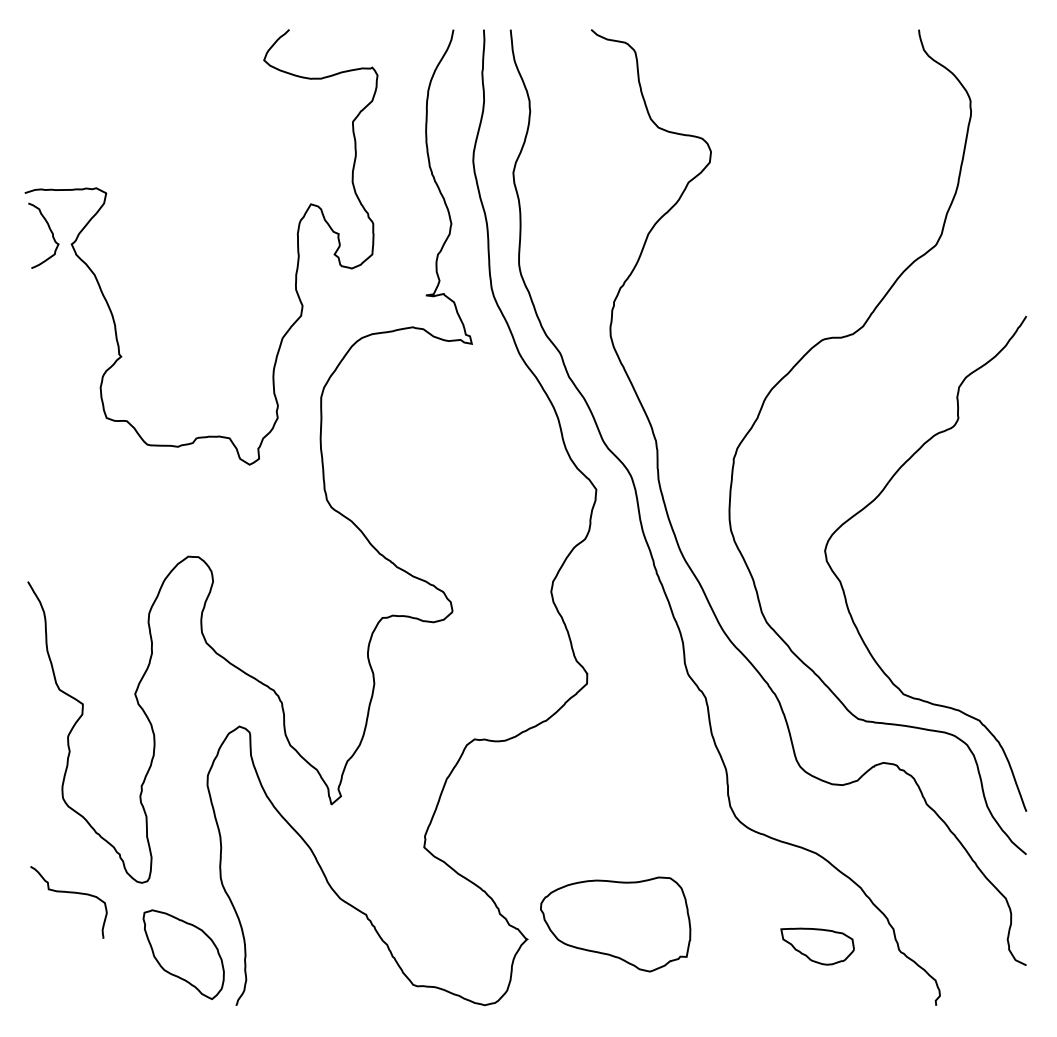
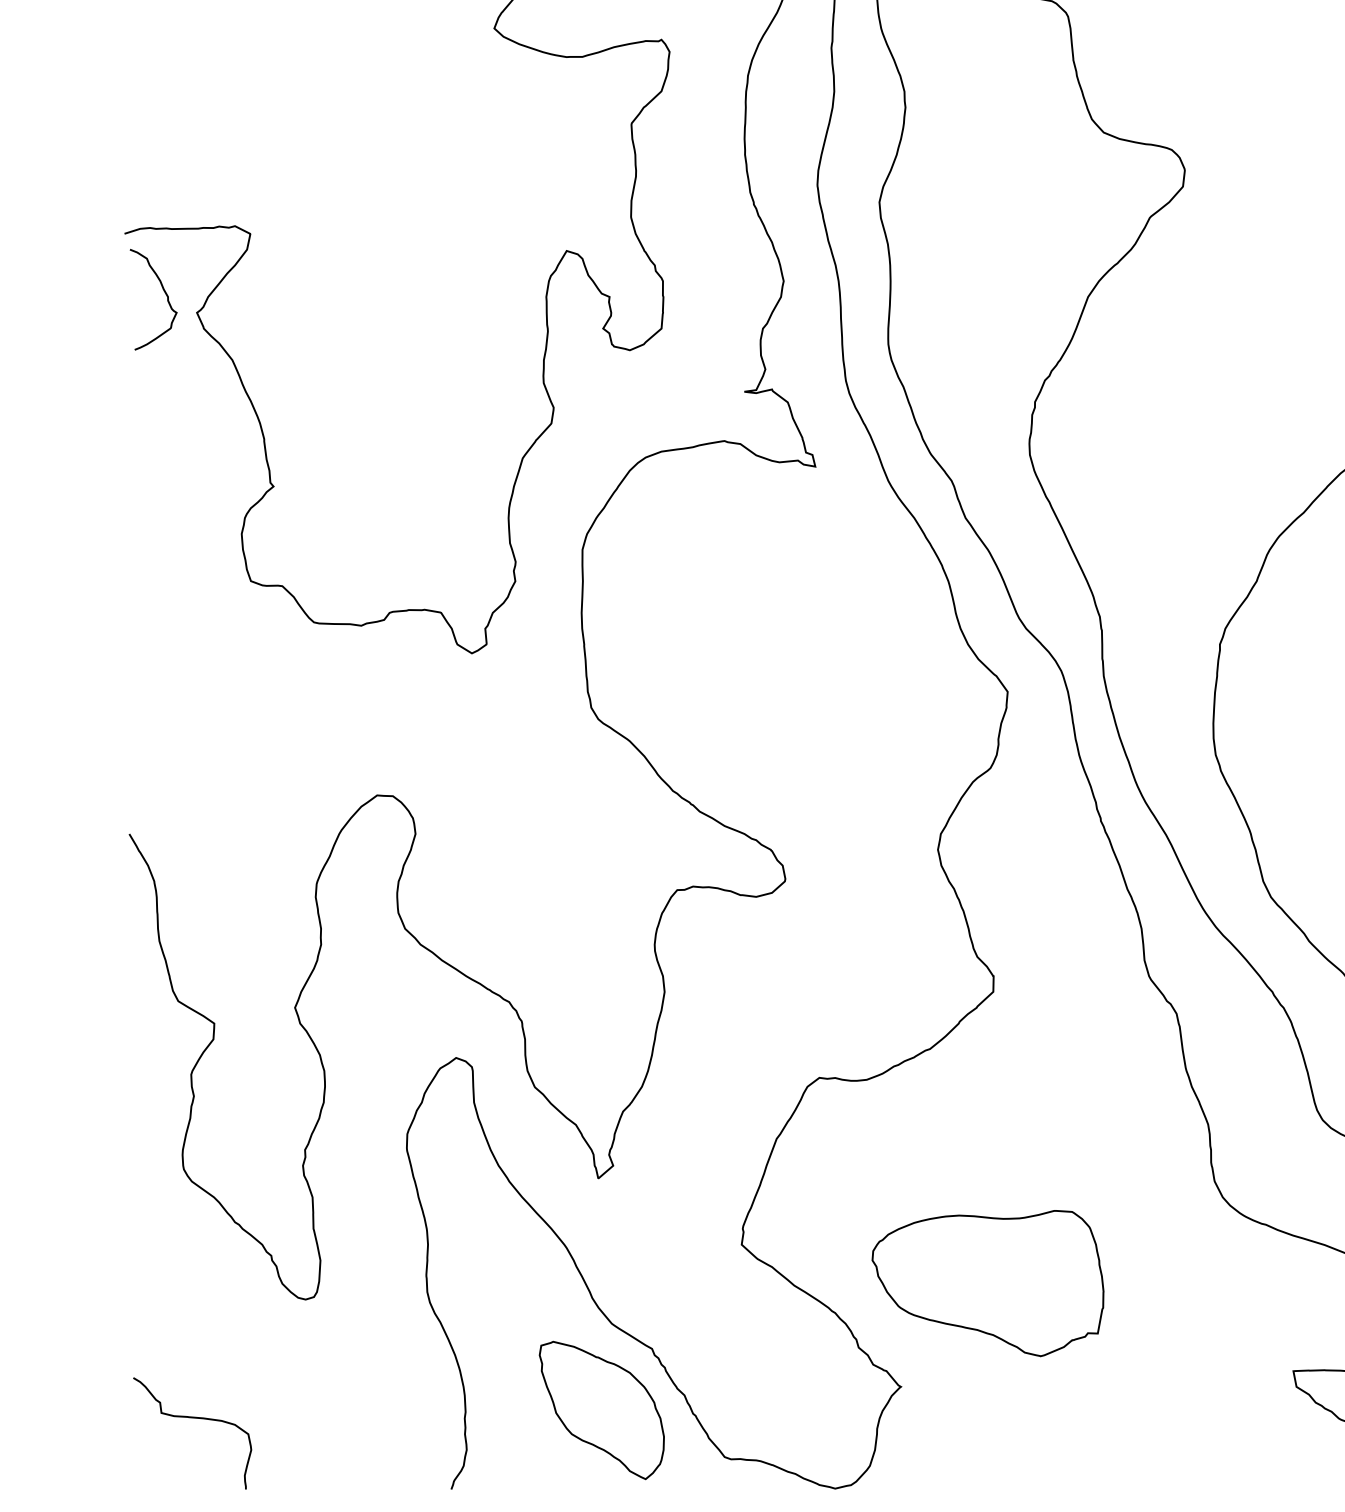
curve: (68, 893) -> (192, 1419), moved
part: (615, 924) -> (987, 1283), moved
part: (183, 954) -> (601, 1410), moved

